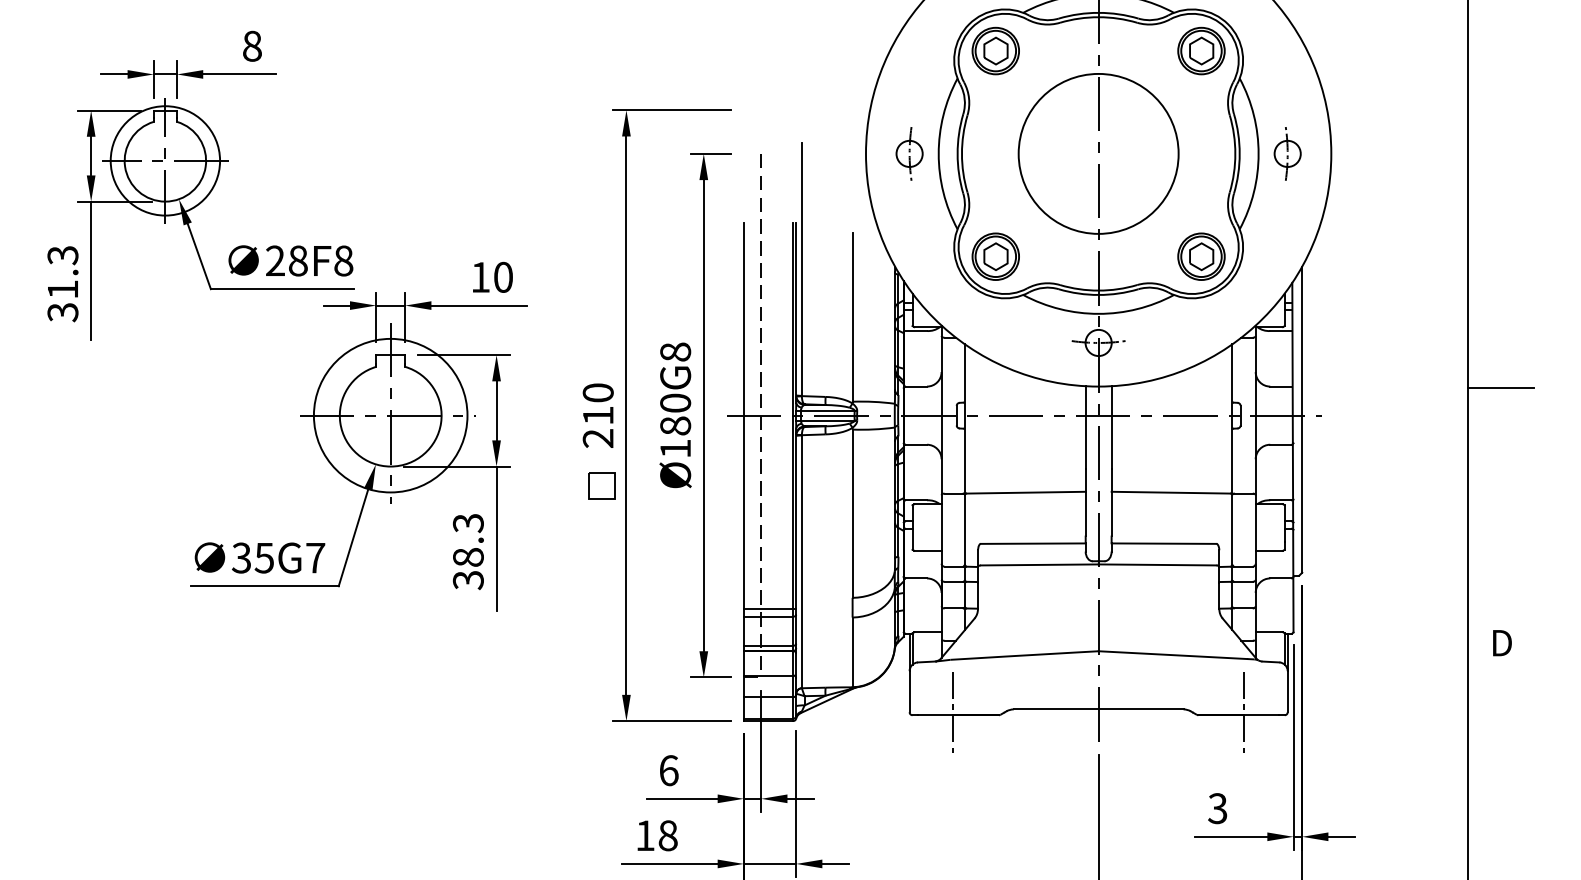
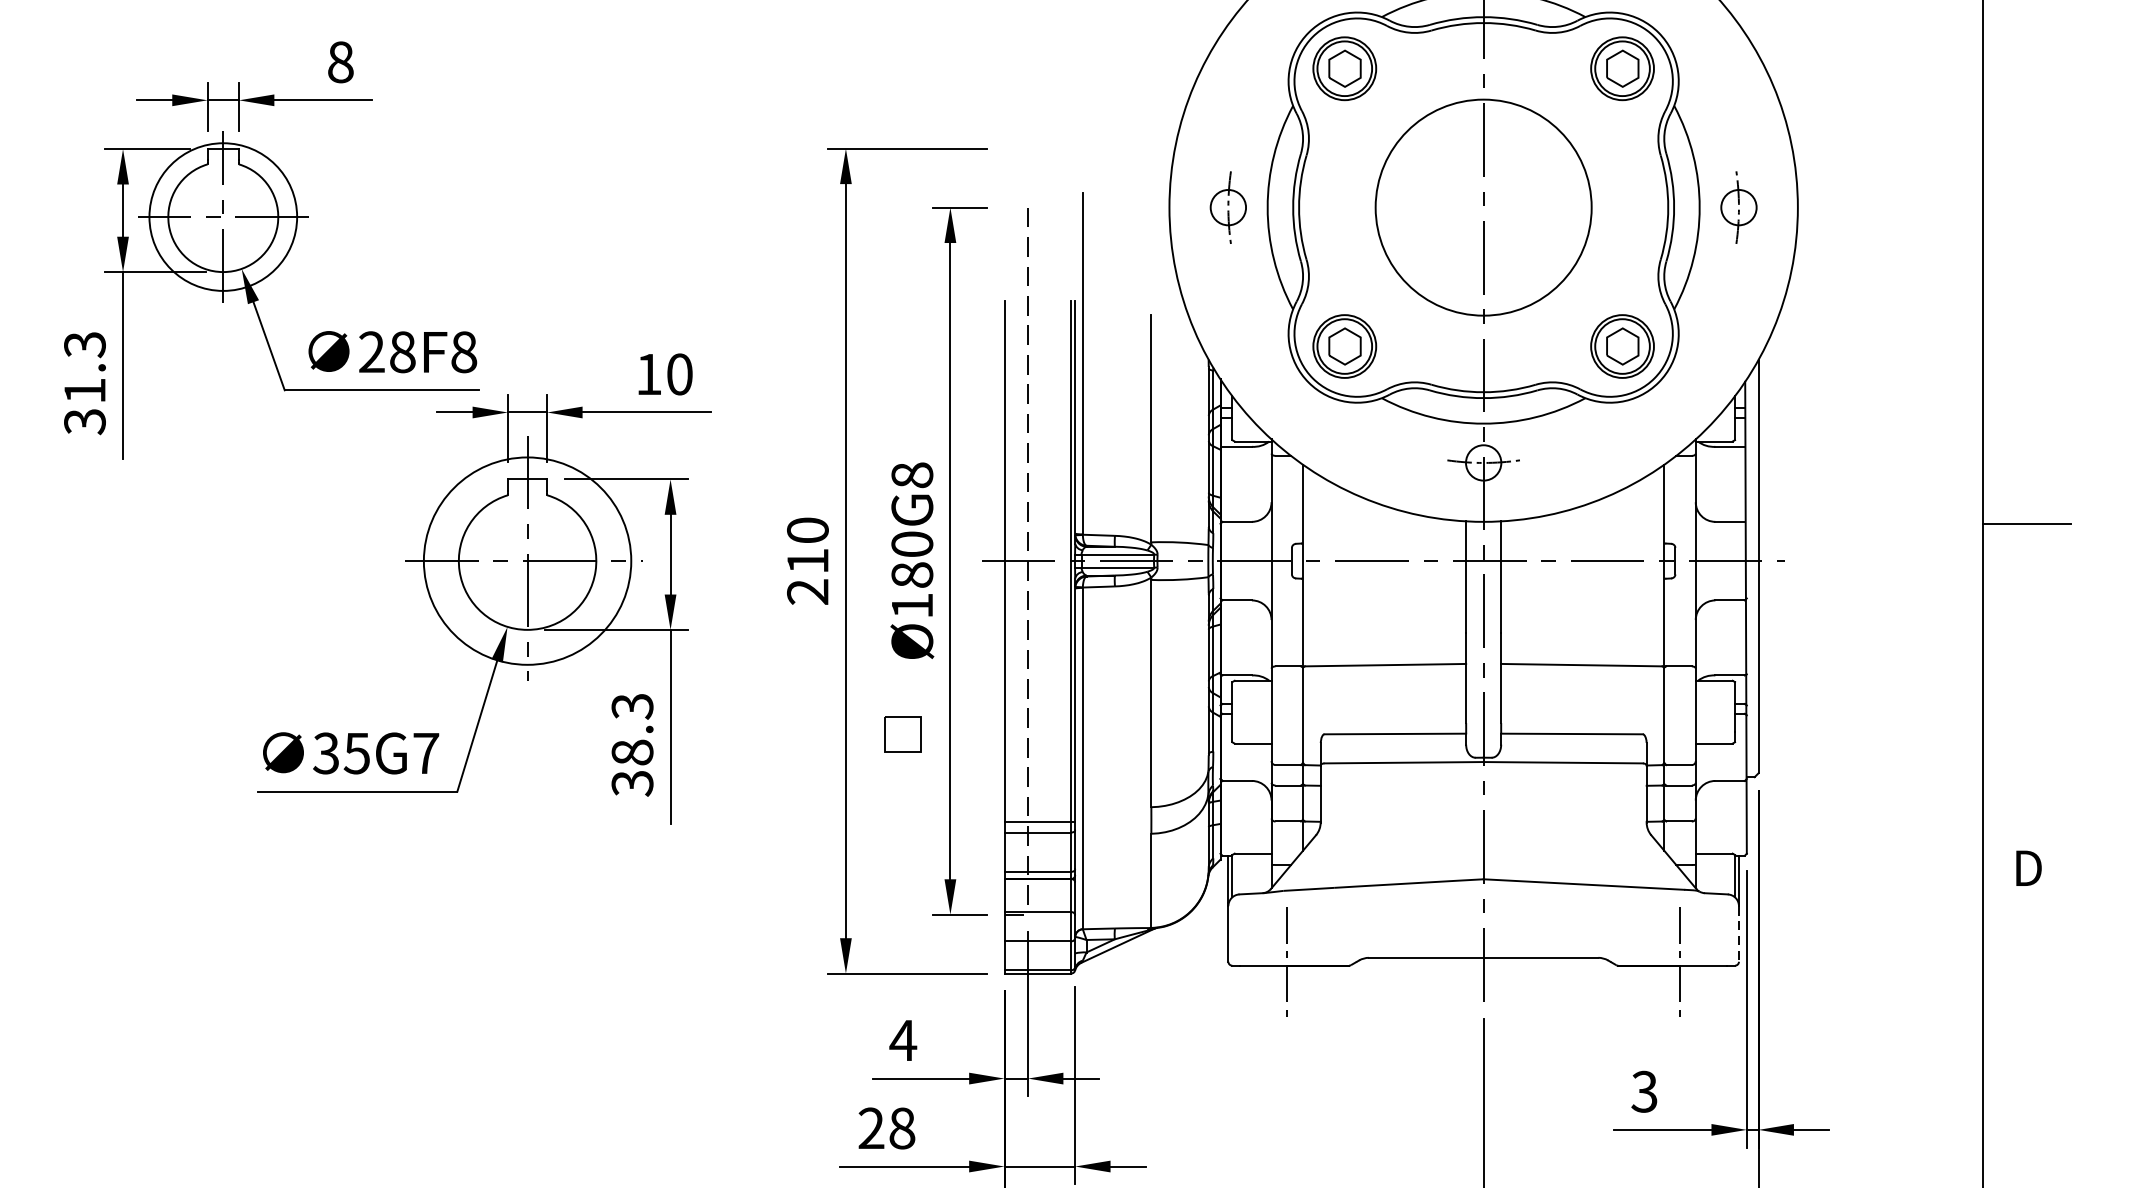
part: (601, 485) -> (902, 733), moved
line: (1287, 691) -> (1738, 933), solid -> dashed
text: (668, 770) -> (902, 1040), 6 -> 4
text: (645, 835) -> (871, 1128), 18 -> 28

